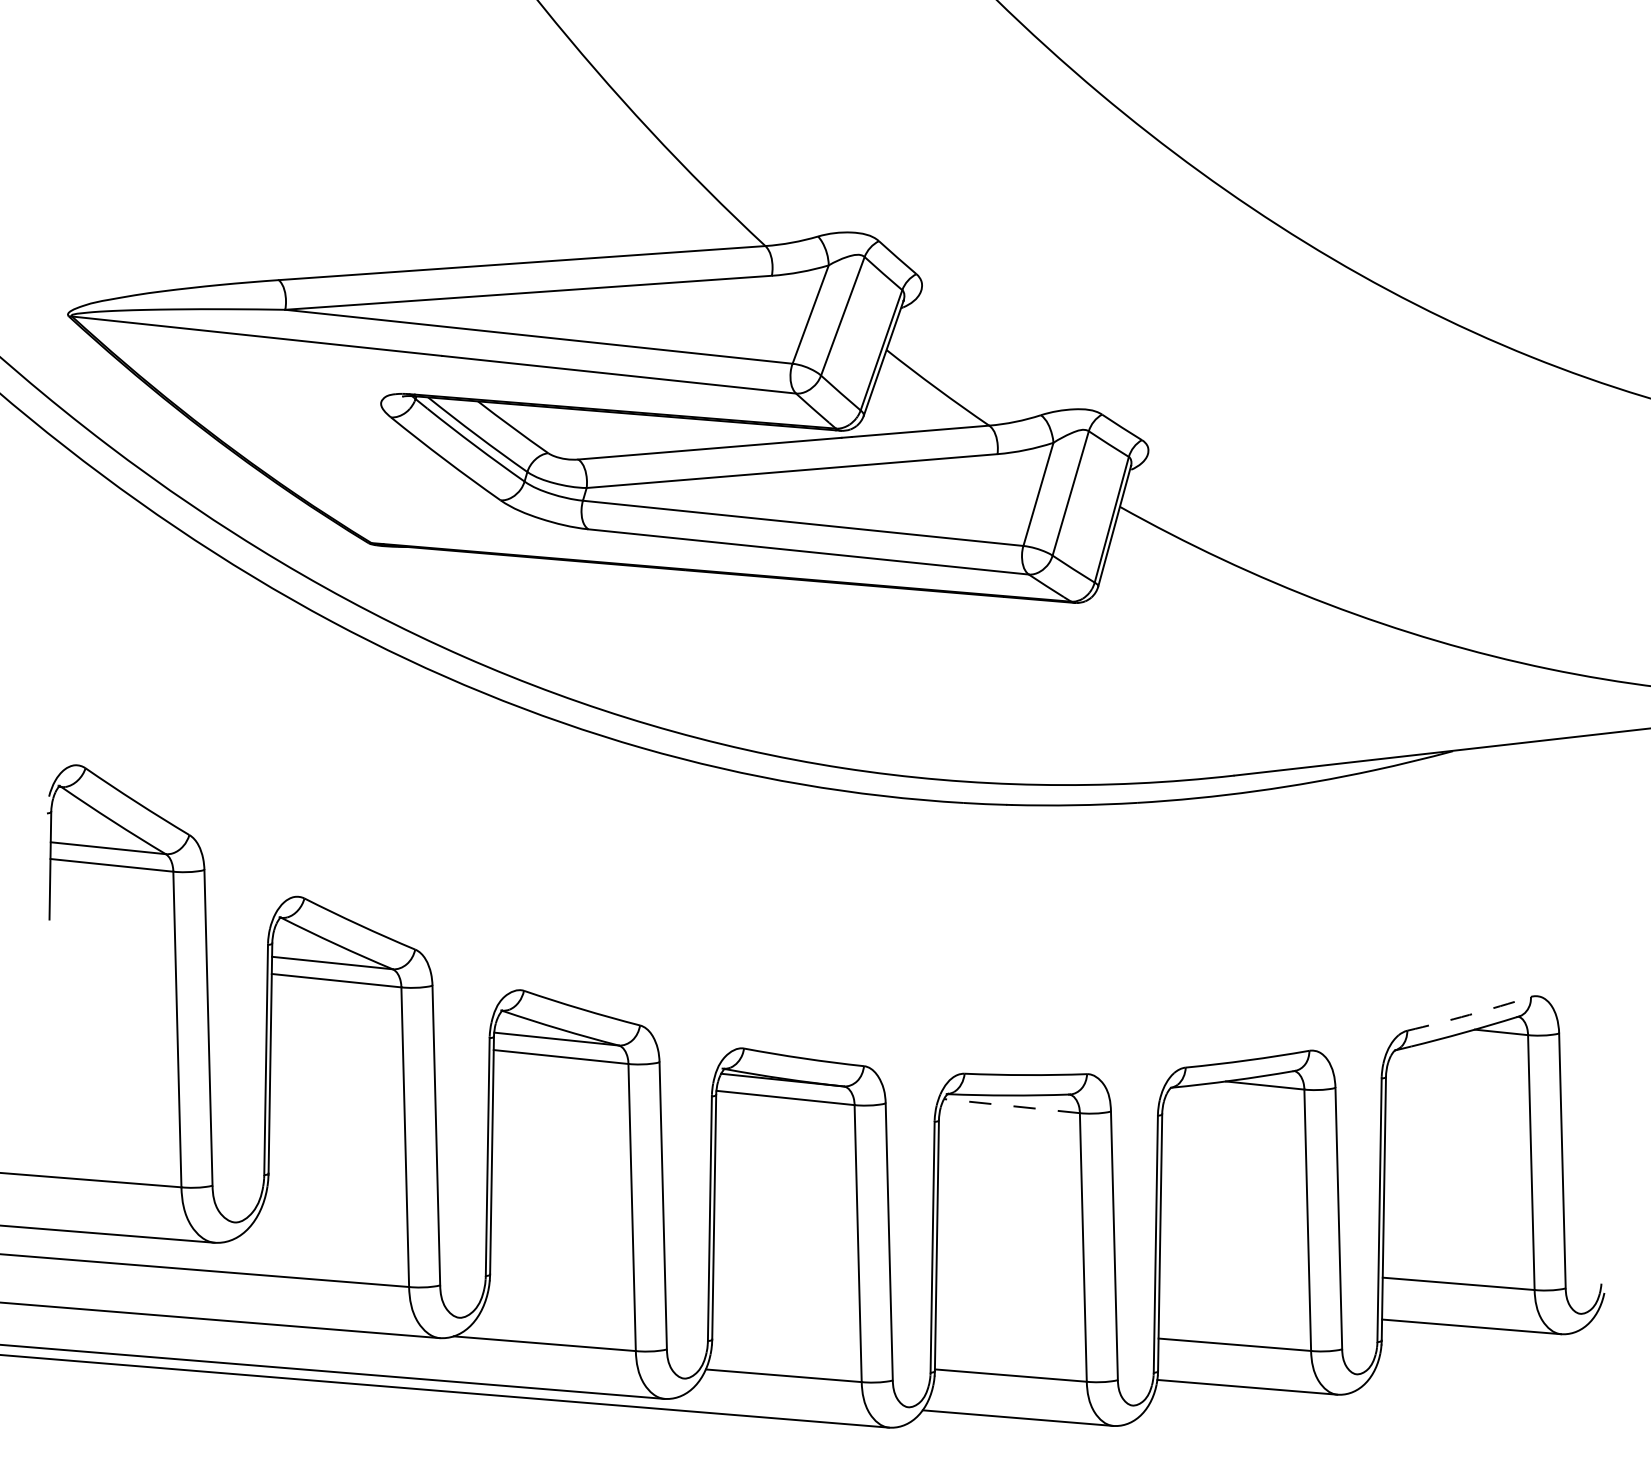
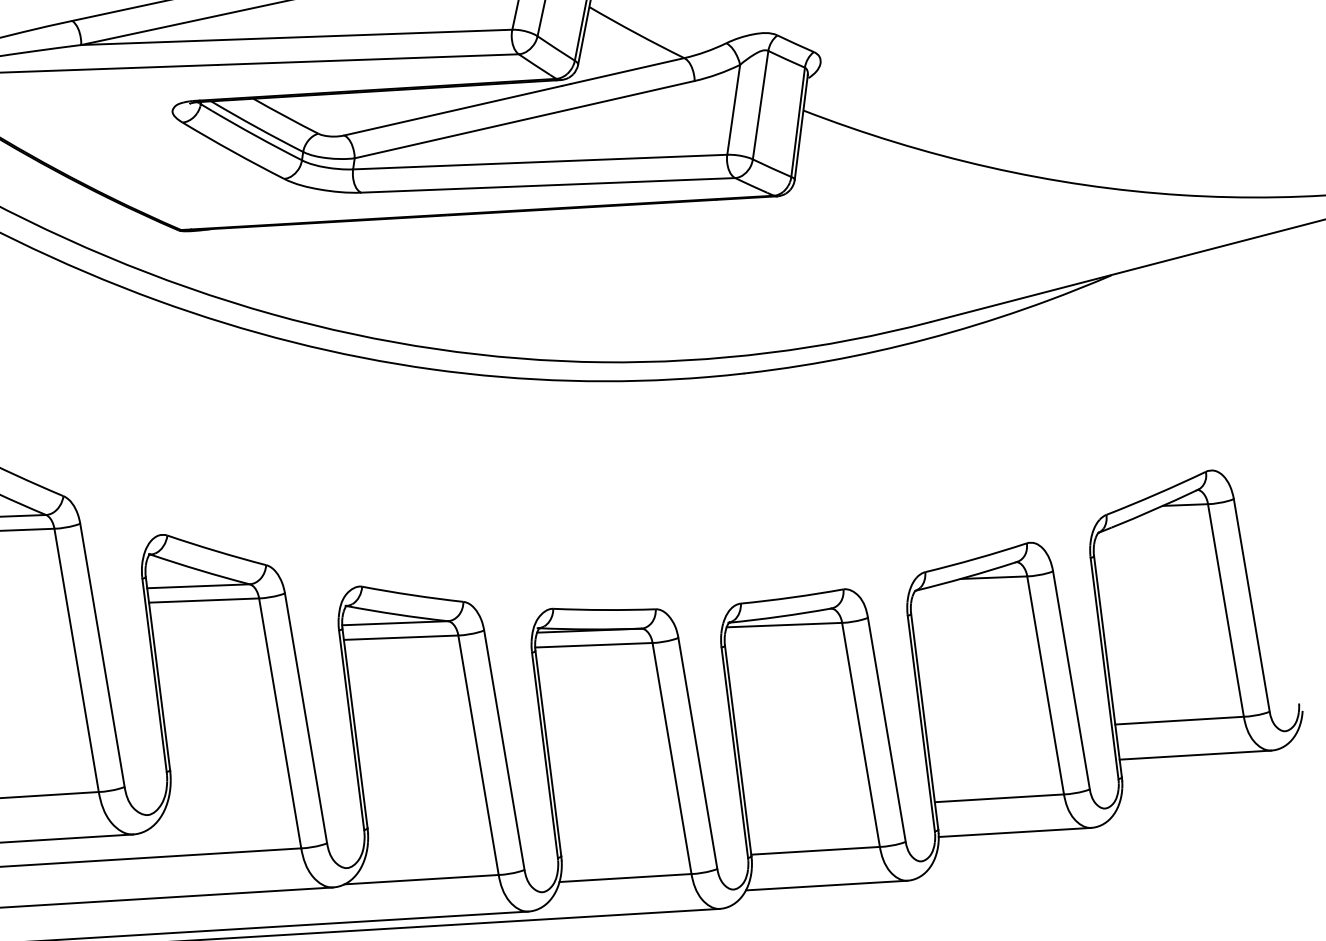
arc: (1469, 1014) -> (1156, 493), dashed -> solid
line: (1011, 1106) -> (784, 625), dashed -> solid

